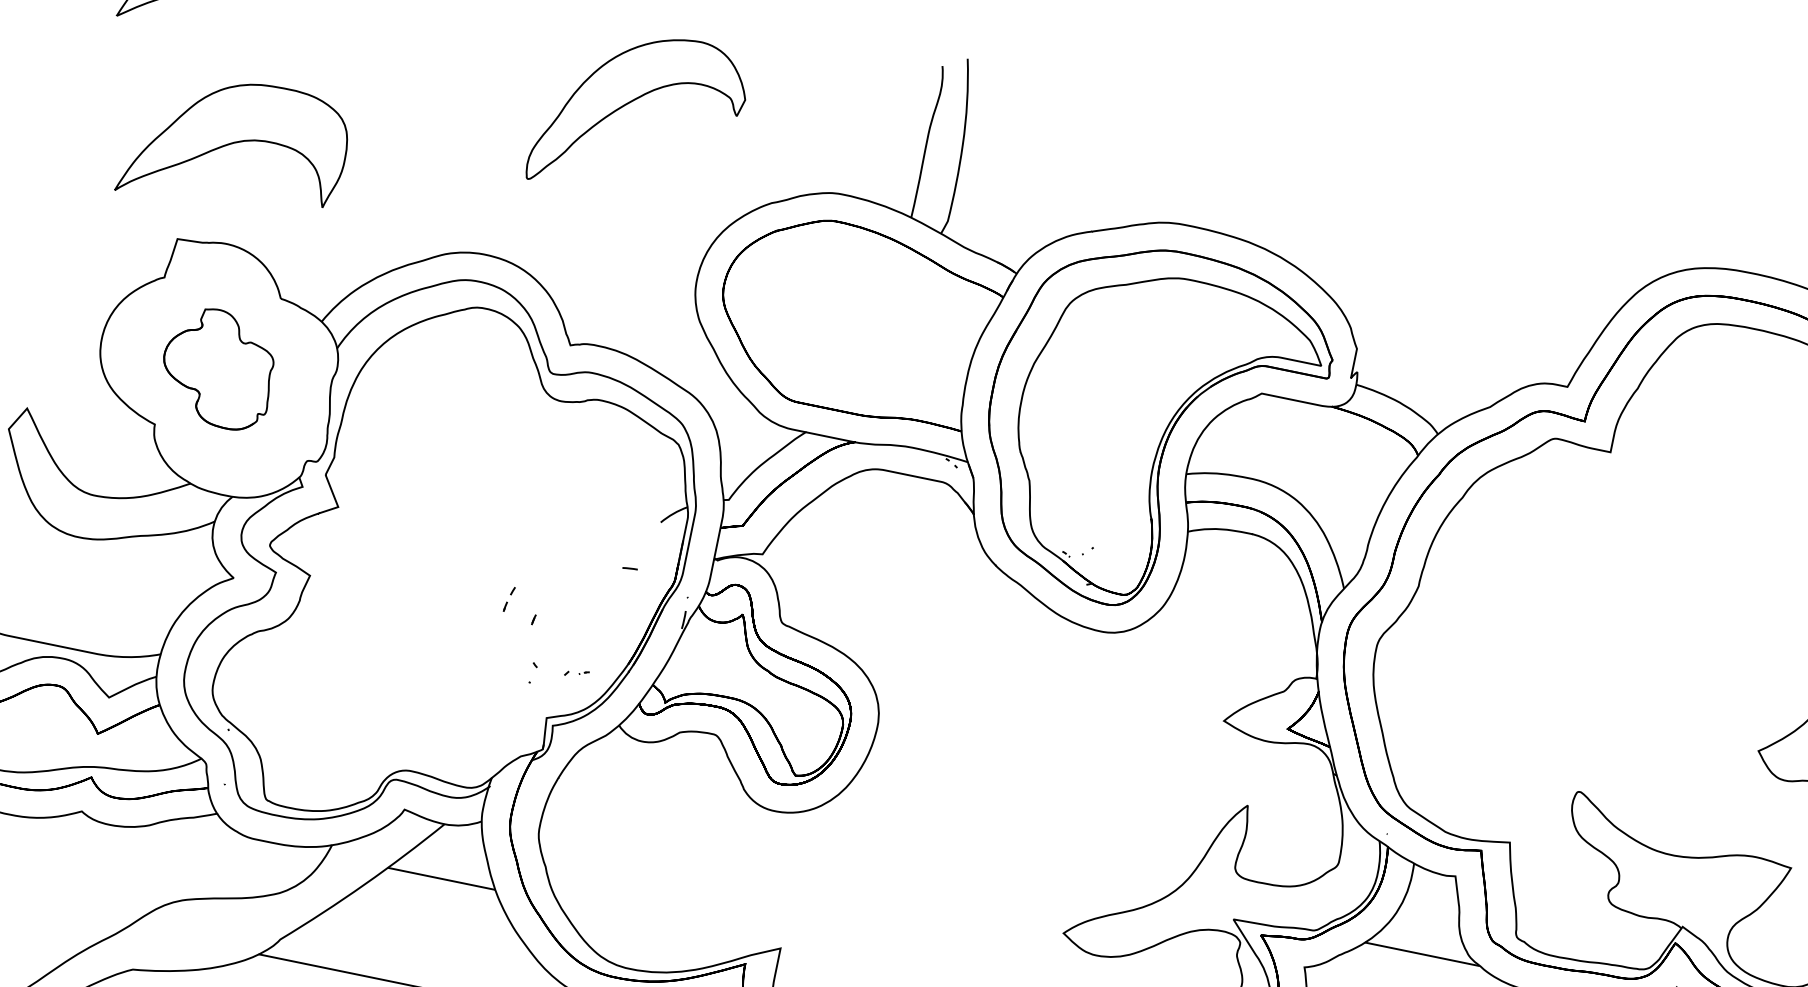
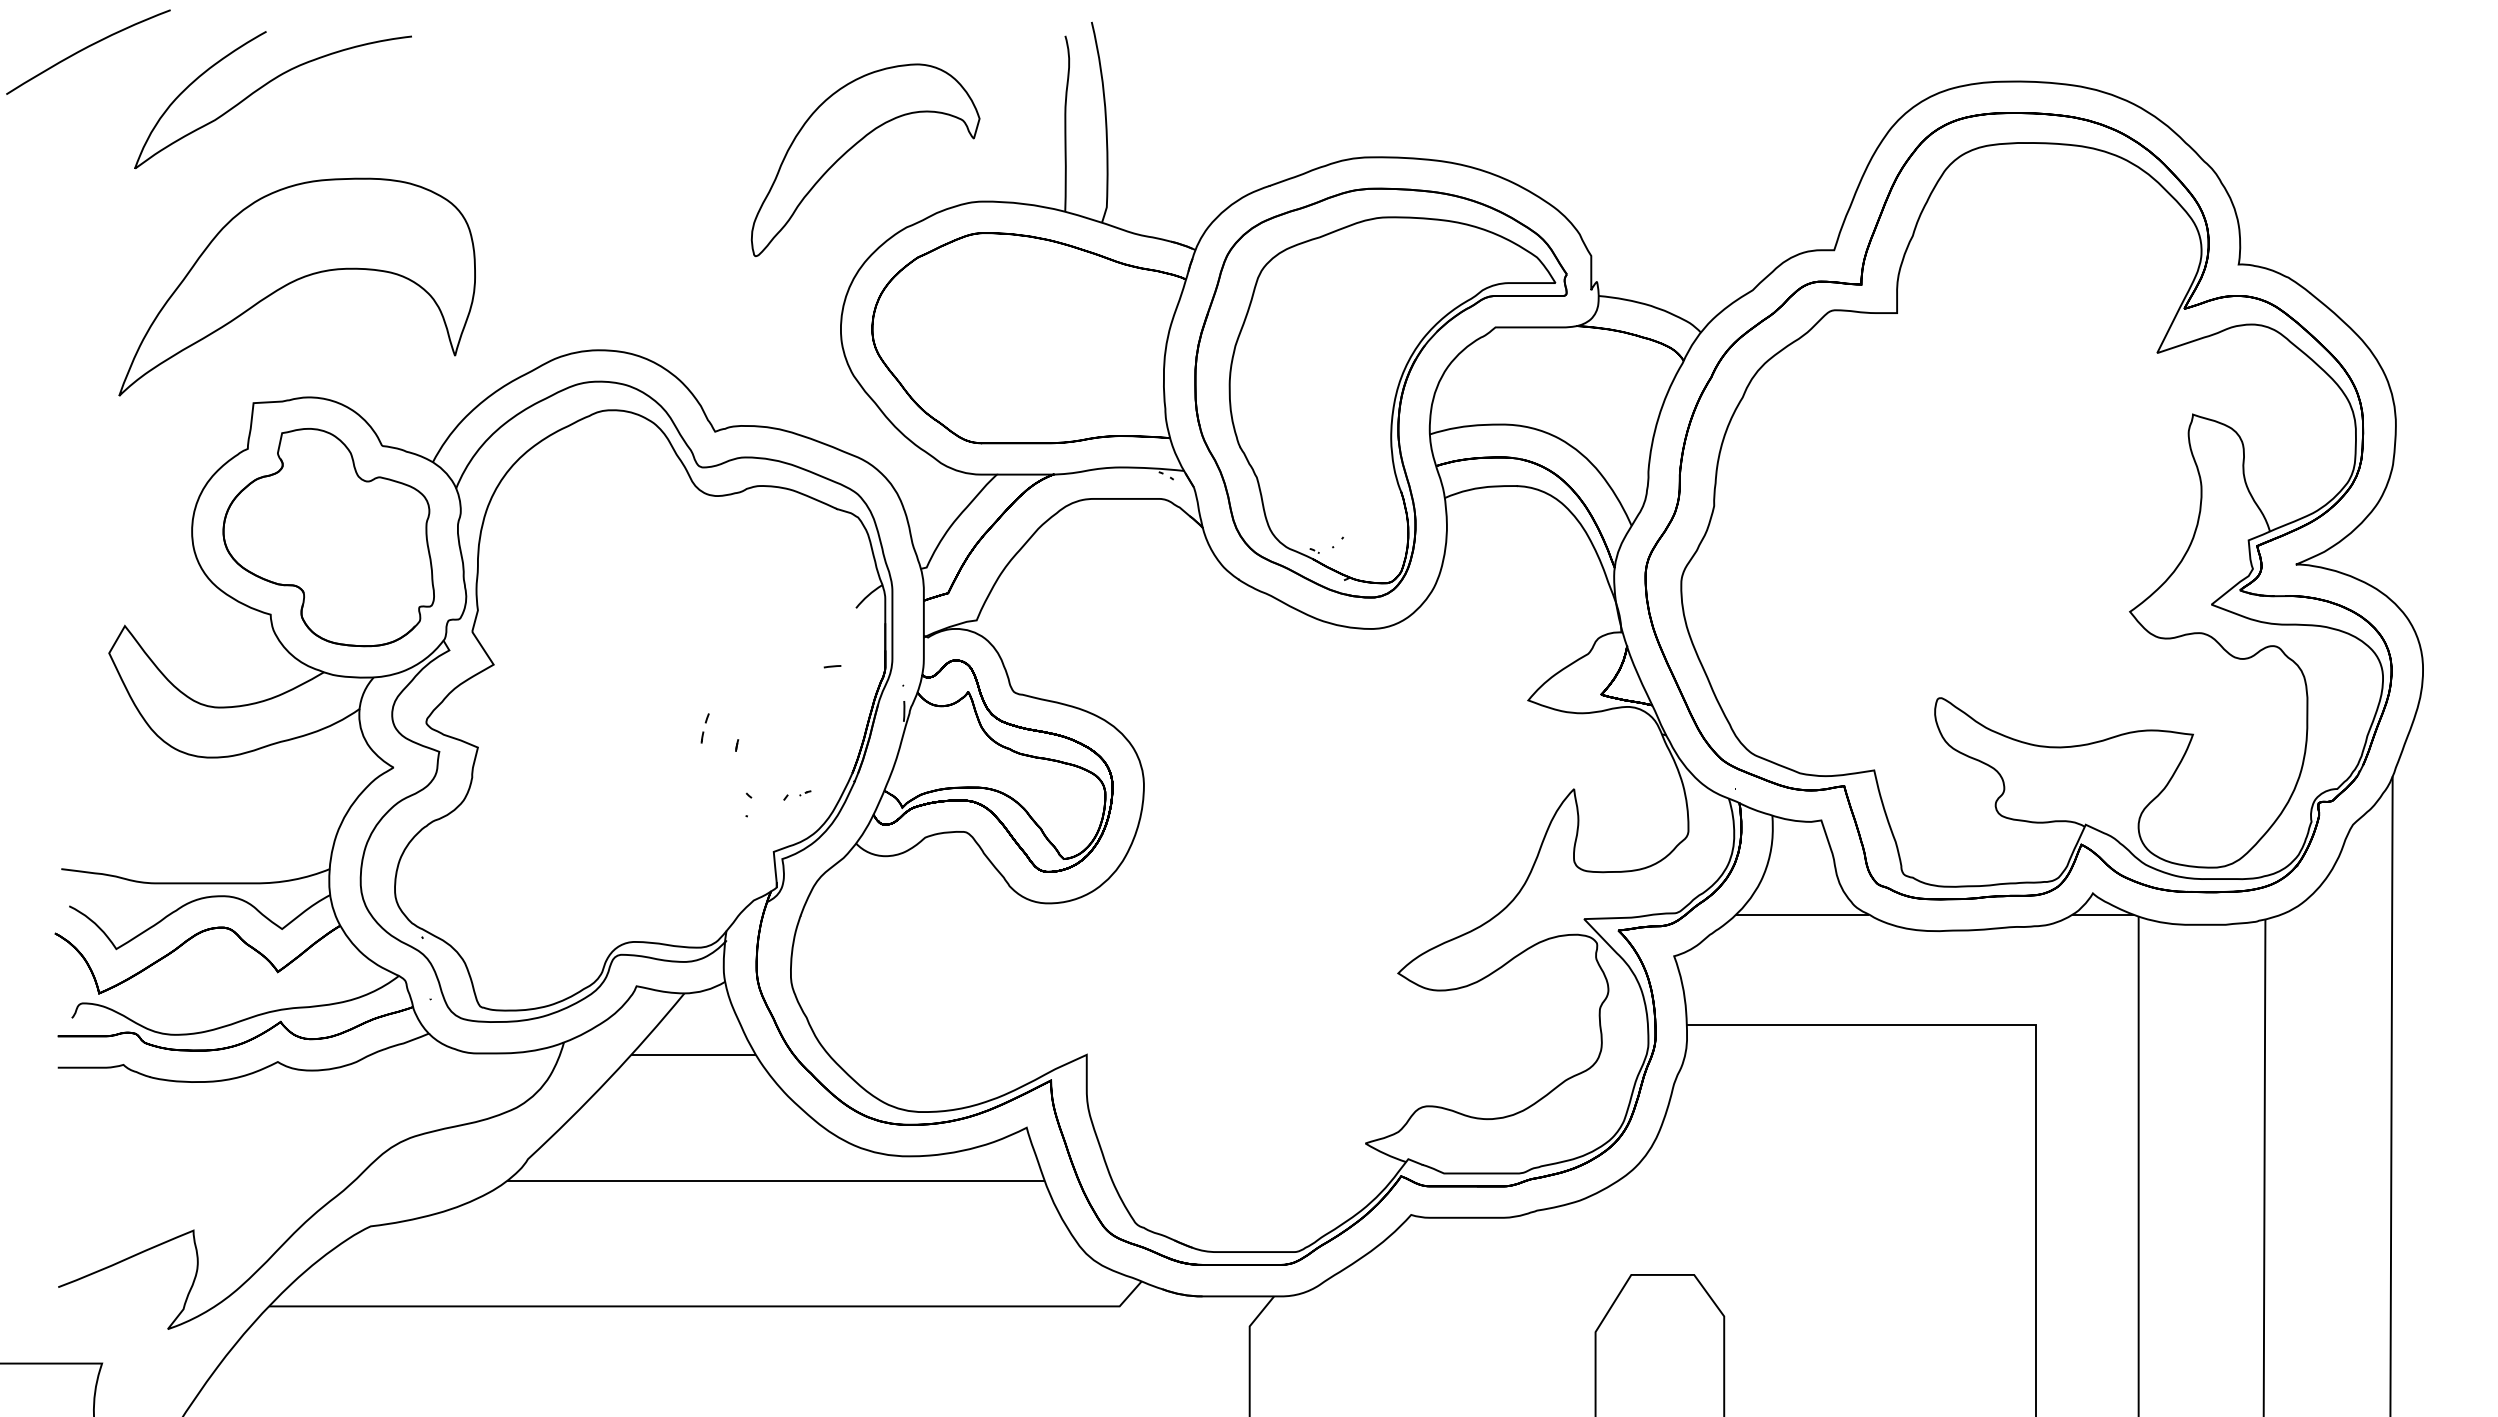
part: (631, 102) -> (853, 147), moved
part: (235, 146) -> (296, 286), size x1.43
part: (218, 368) -> (328, 537), size x1.67

